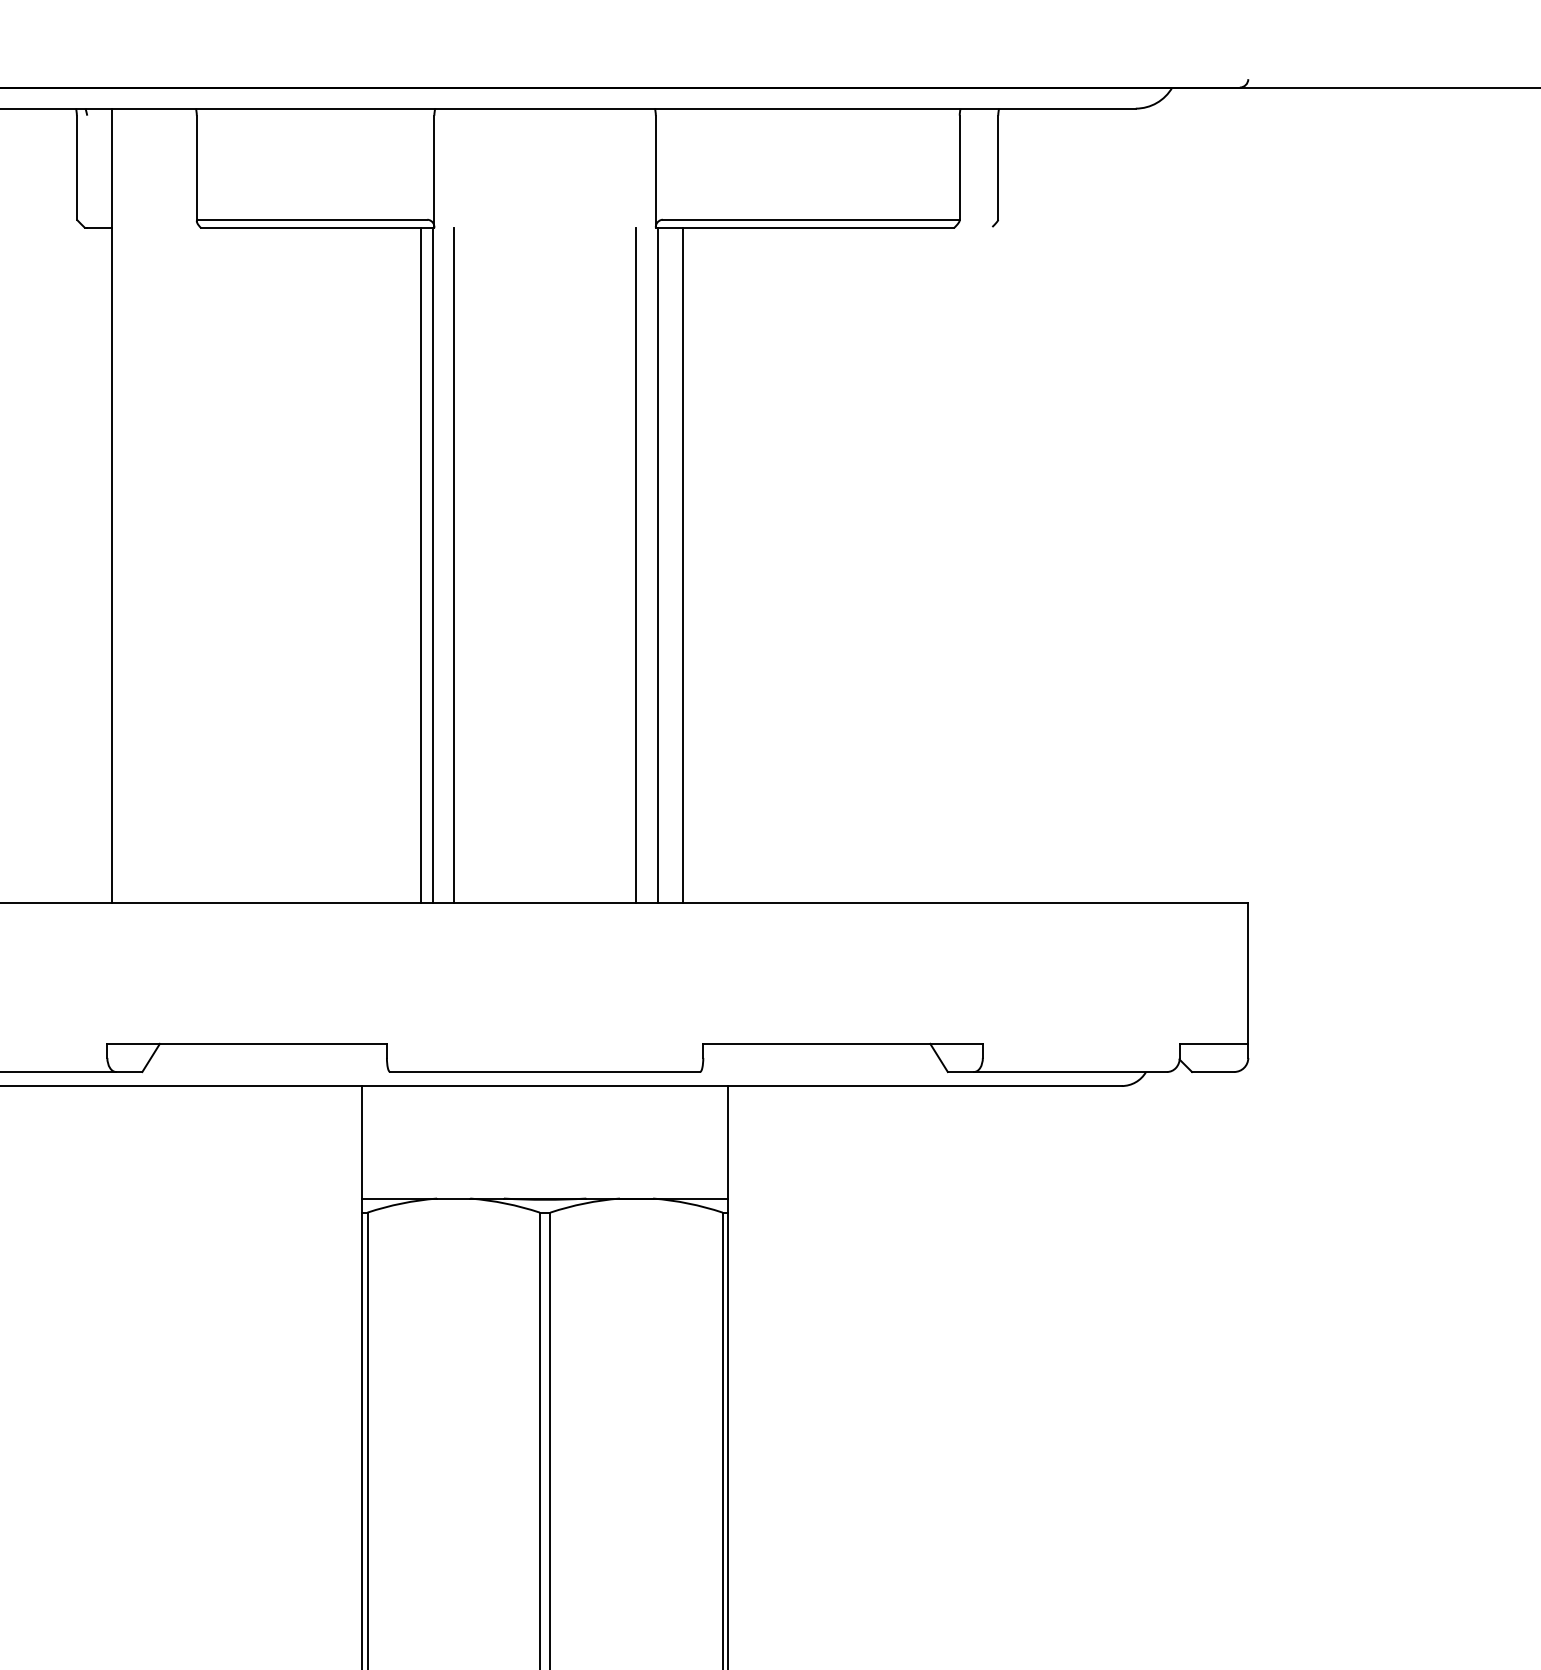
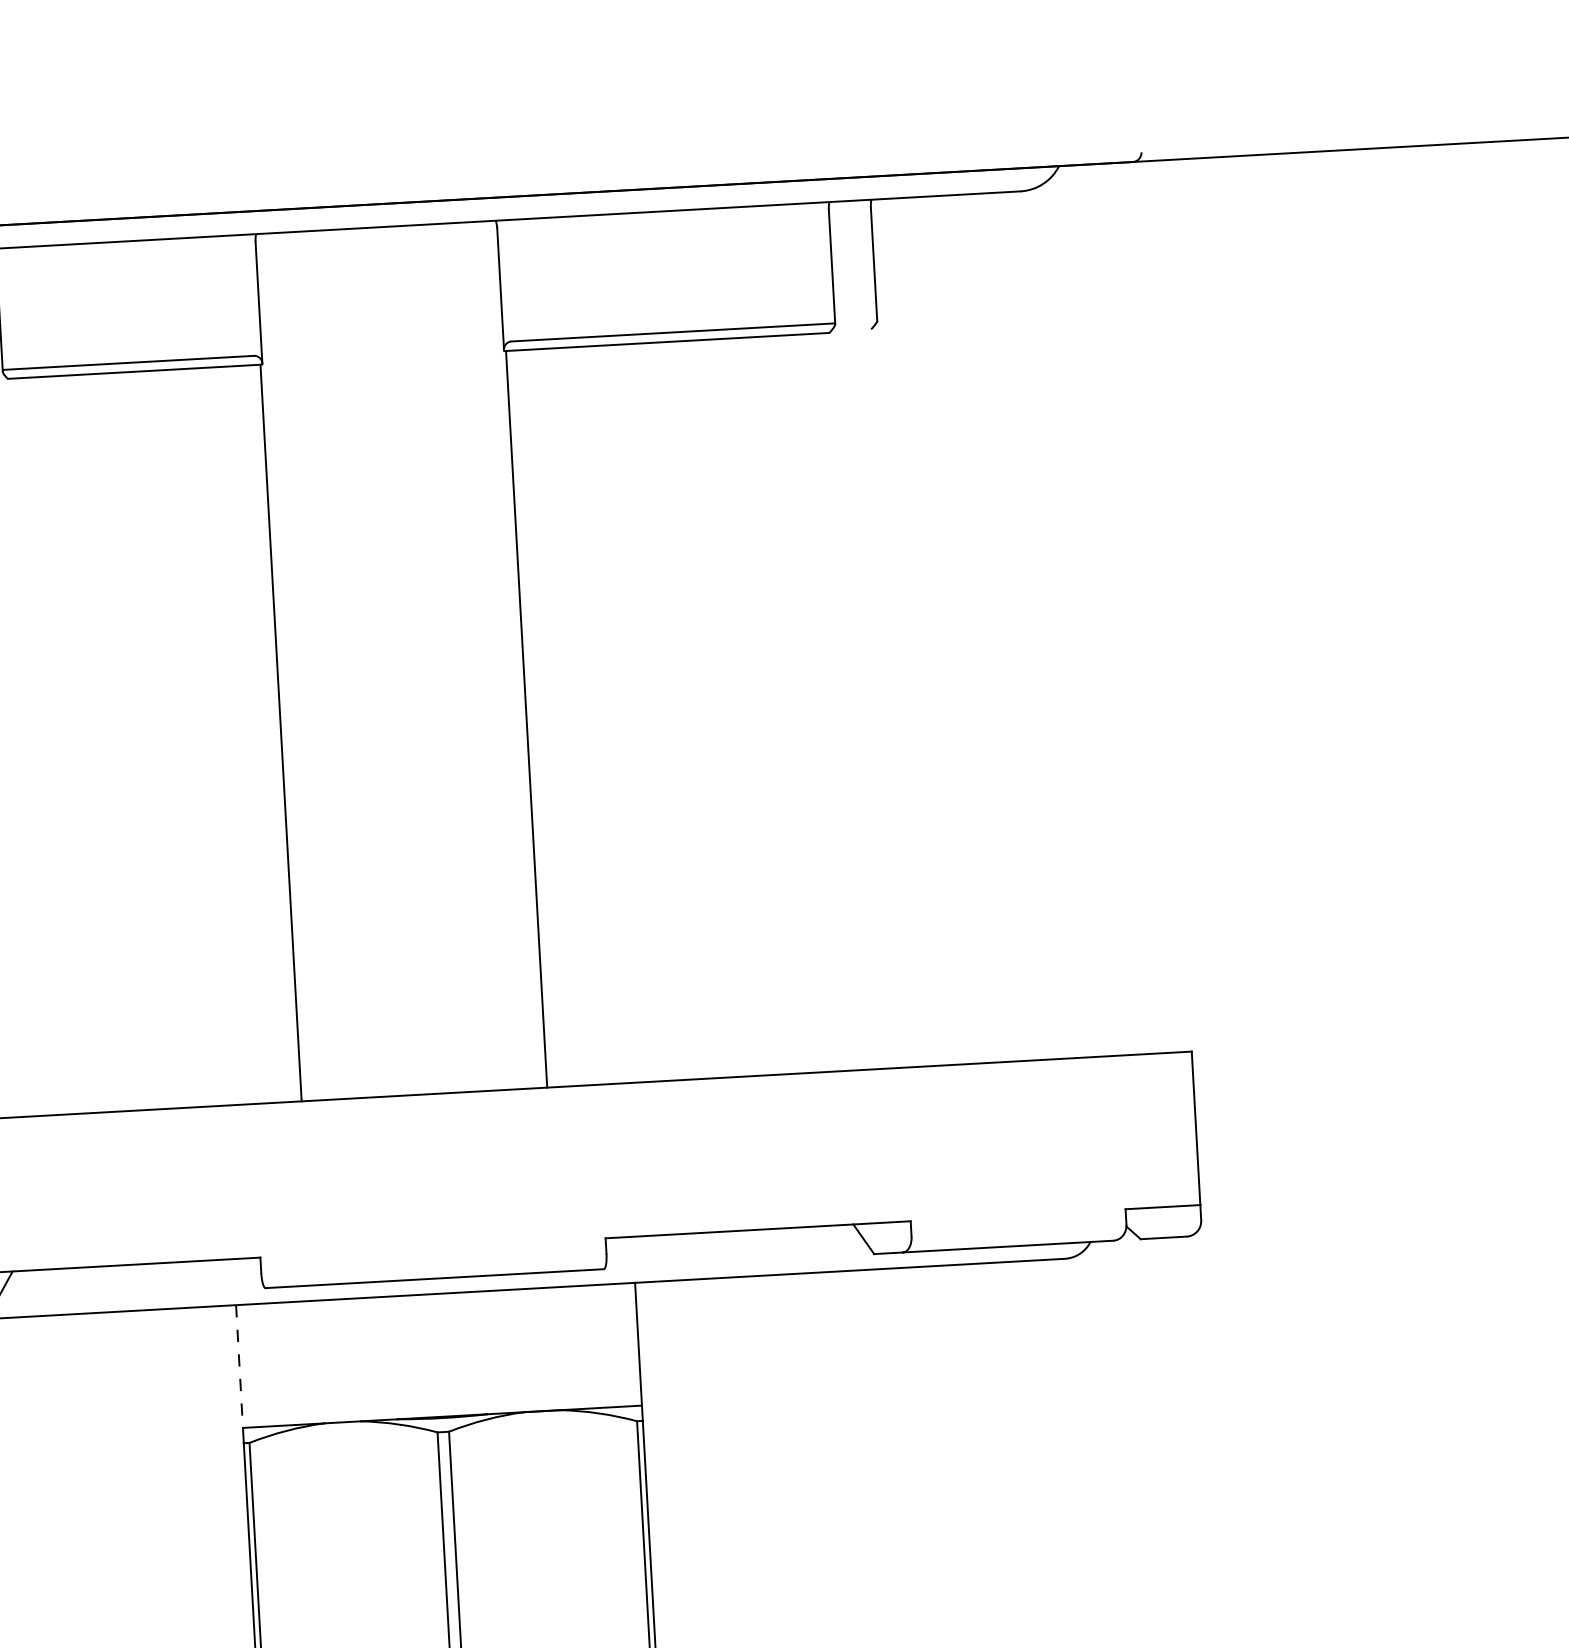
line: (421, 565) -> (268, 733), removed
line: (454, 565) -> (304, 731), removed
line: (636, 565) -> (503, 720), removed
line: (682, 565) -> (553, 717), removed
line: (362, 1142) -> (239, 1366), solid -> dashed

